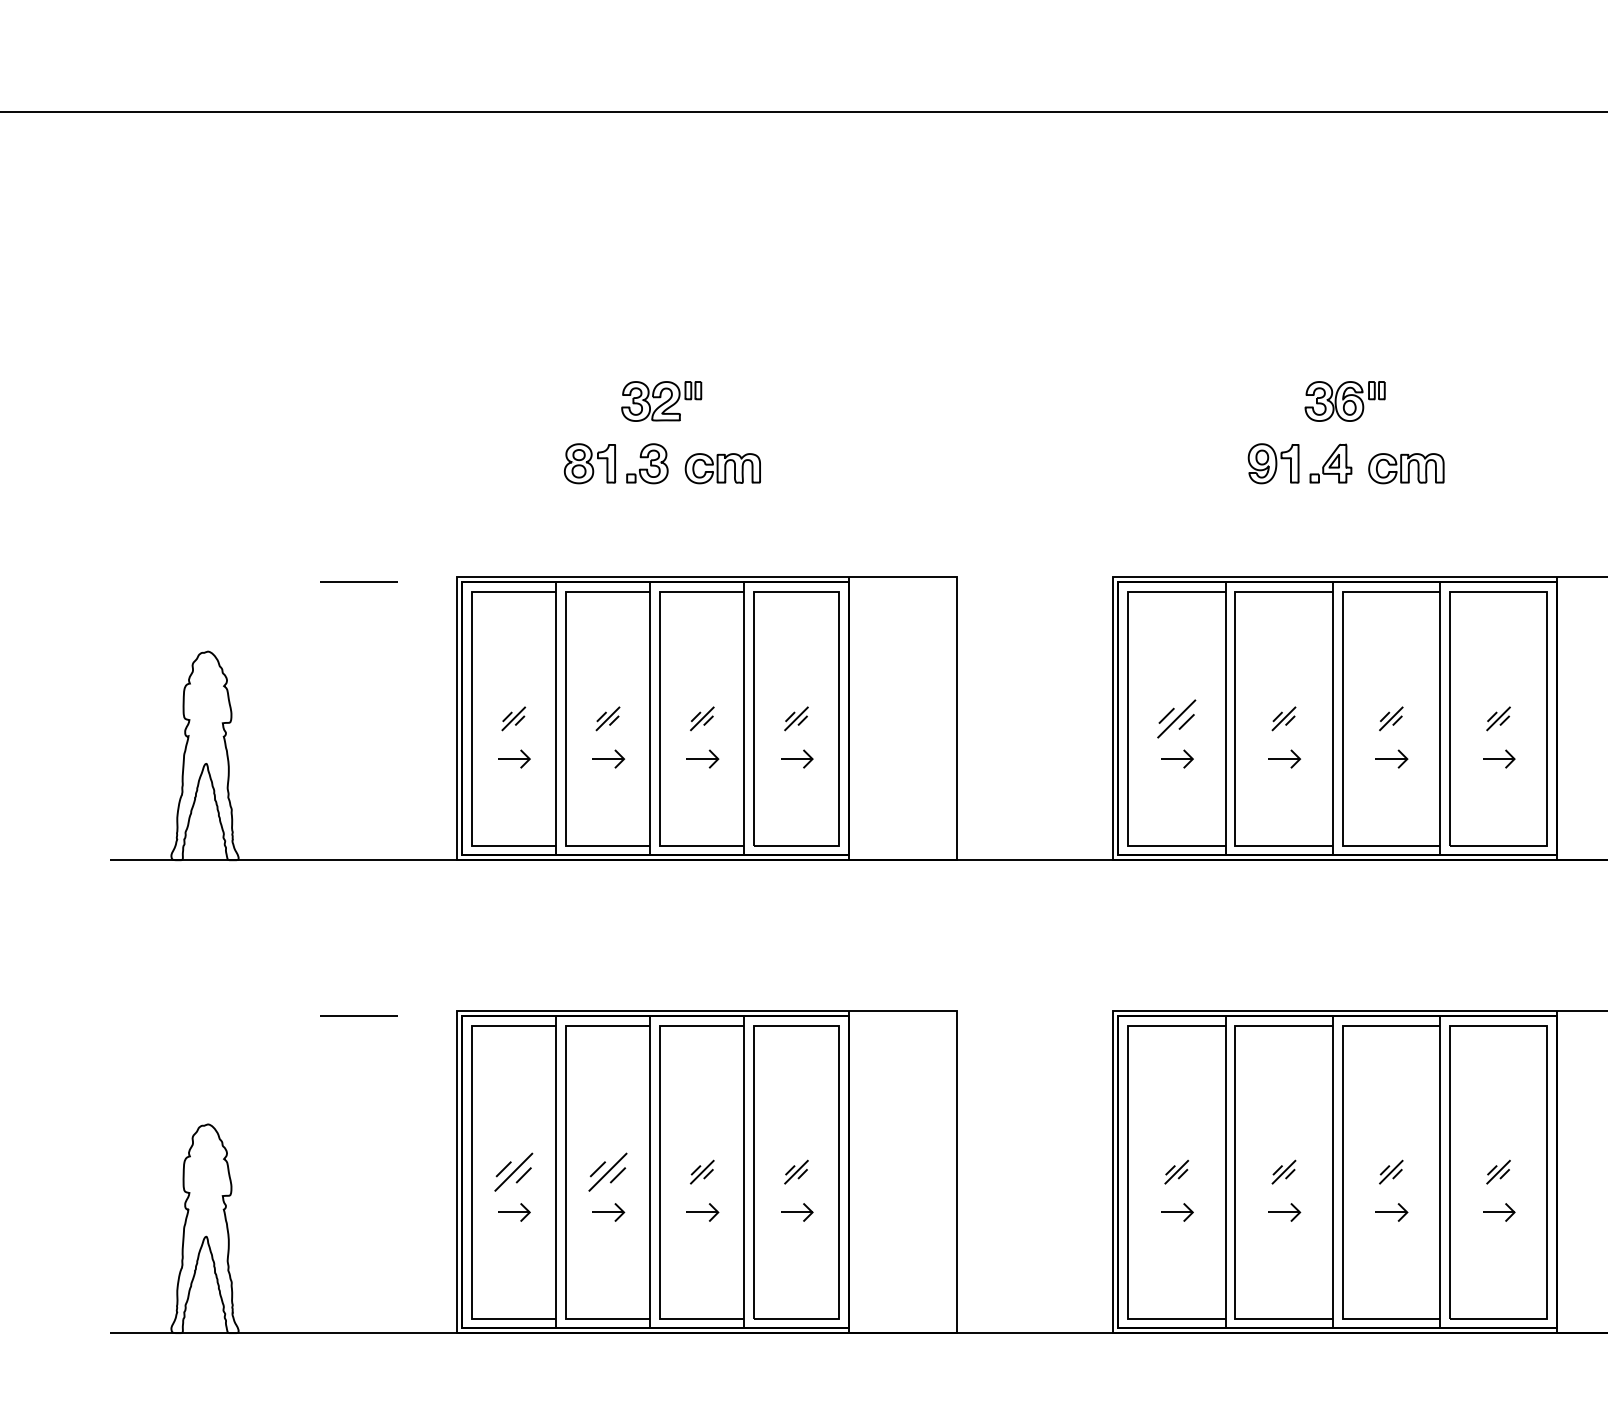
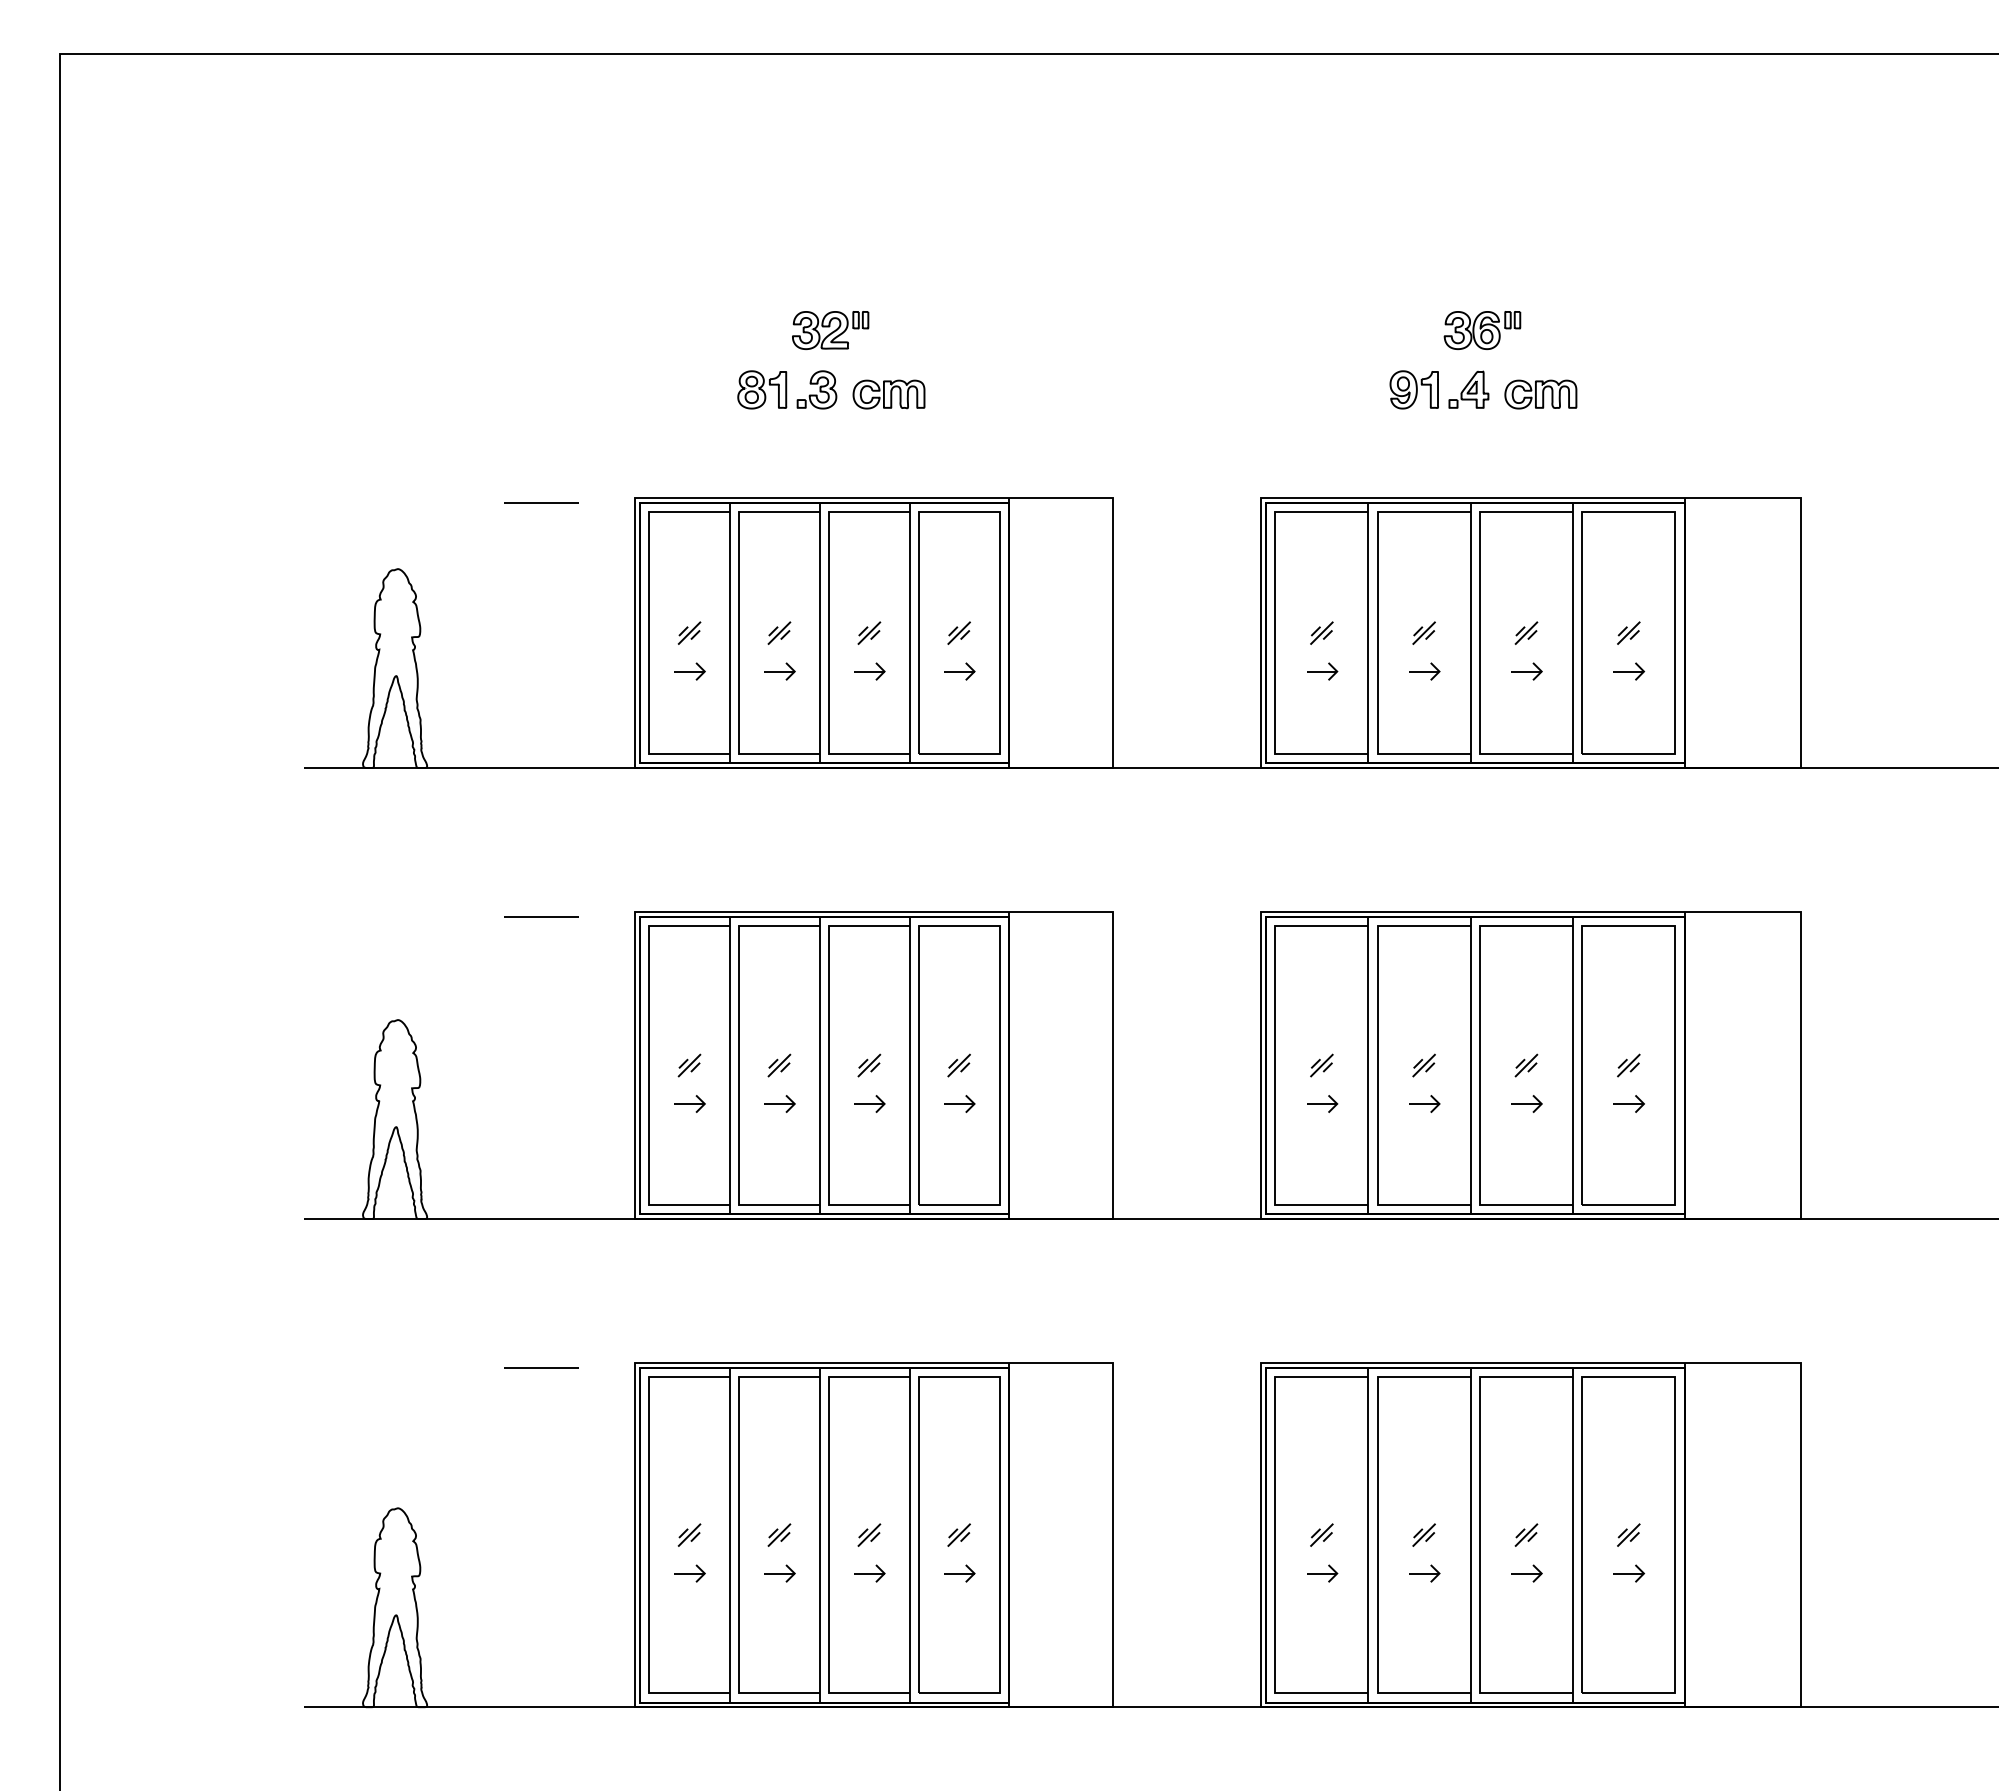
part: (1176, 718) -> (1321, 632), size x0.62
part: (513, 1172) -> (689, 1065), size x0.62
part: (608, 1172) -> (779, 1065), size x0.62

